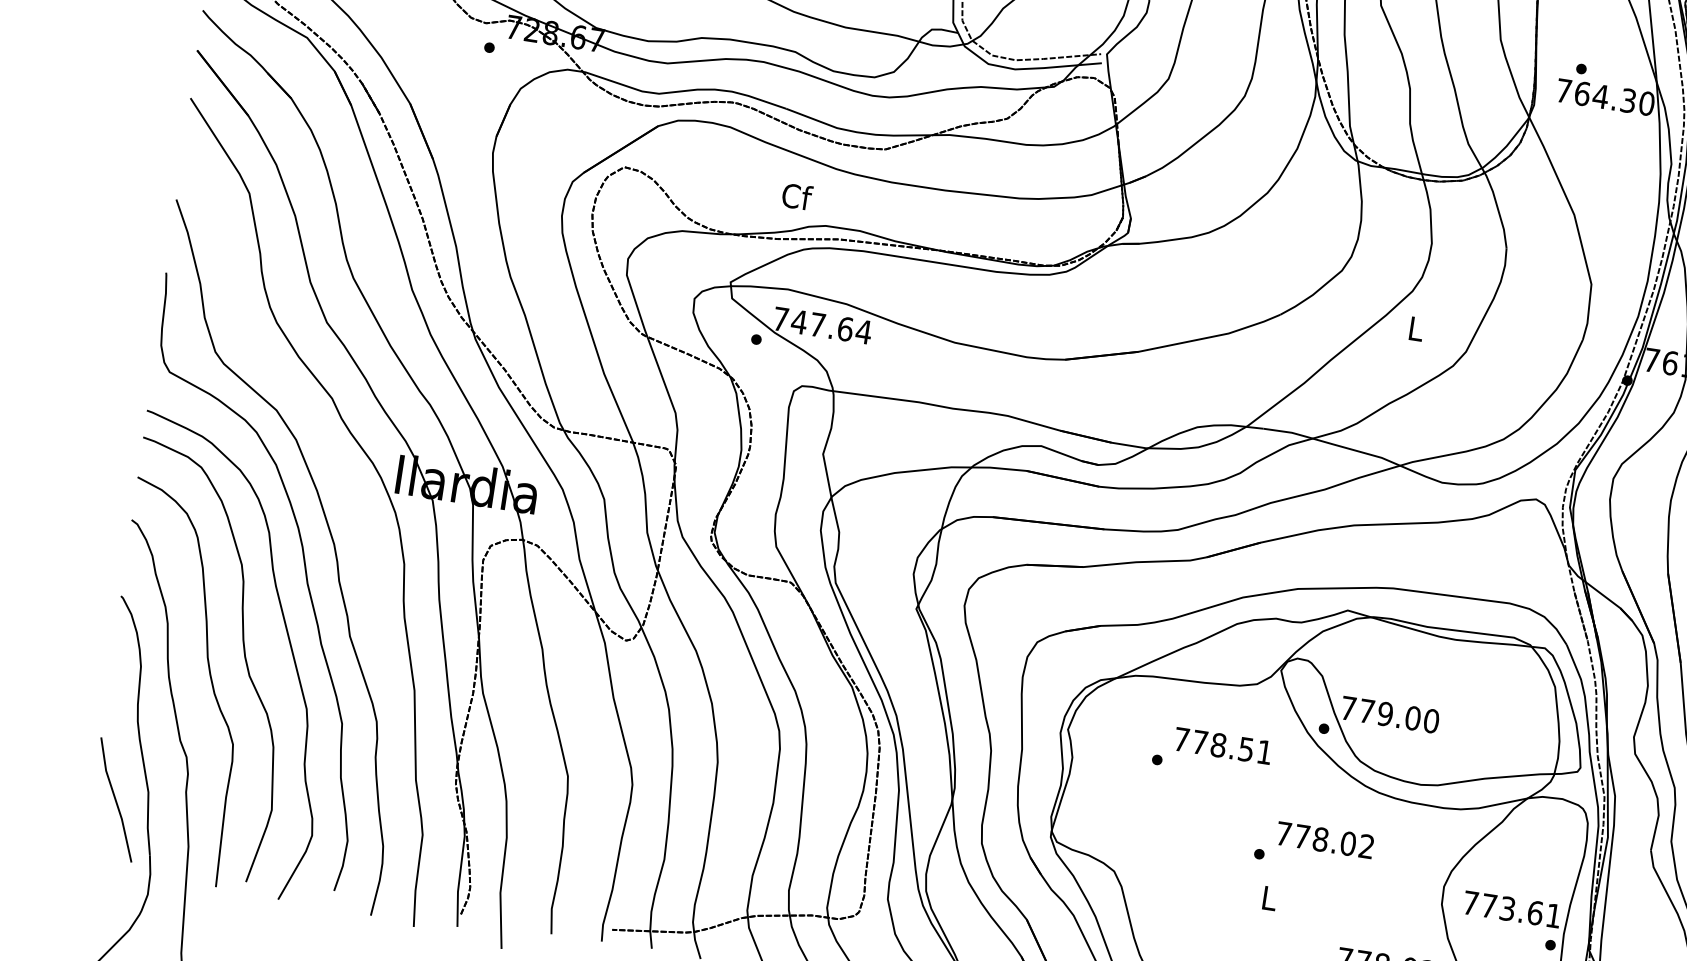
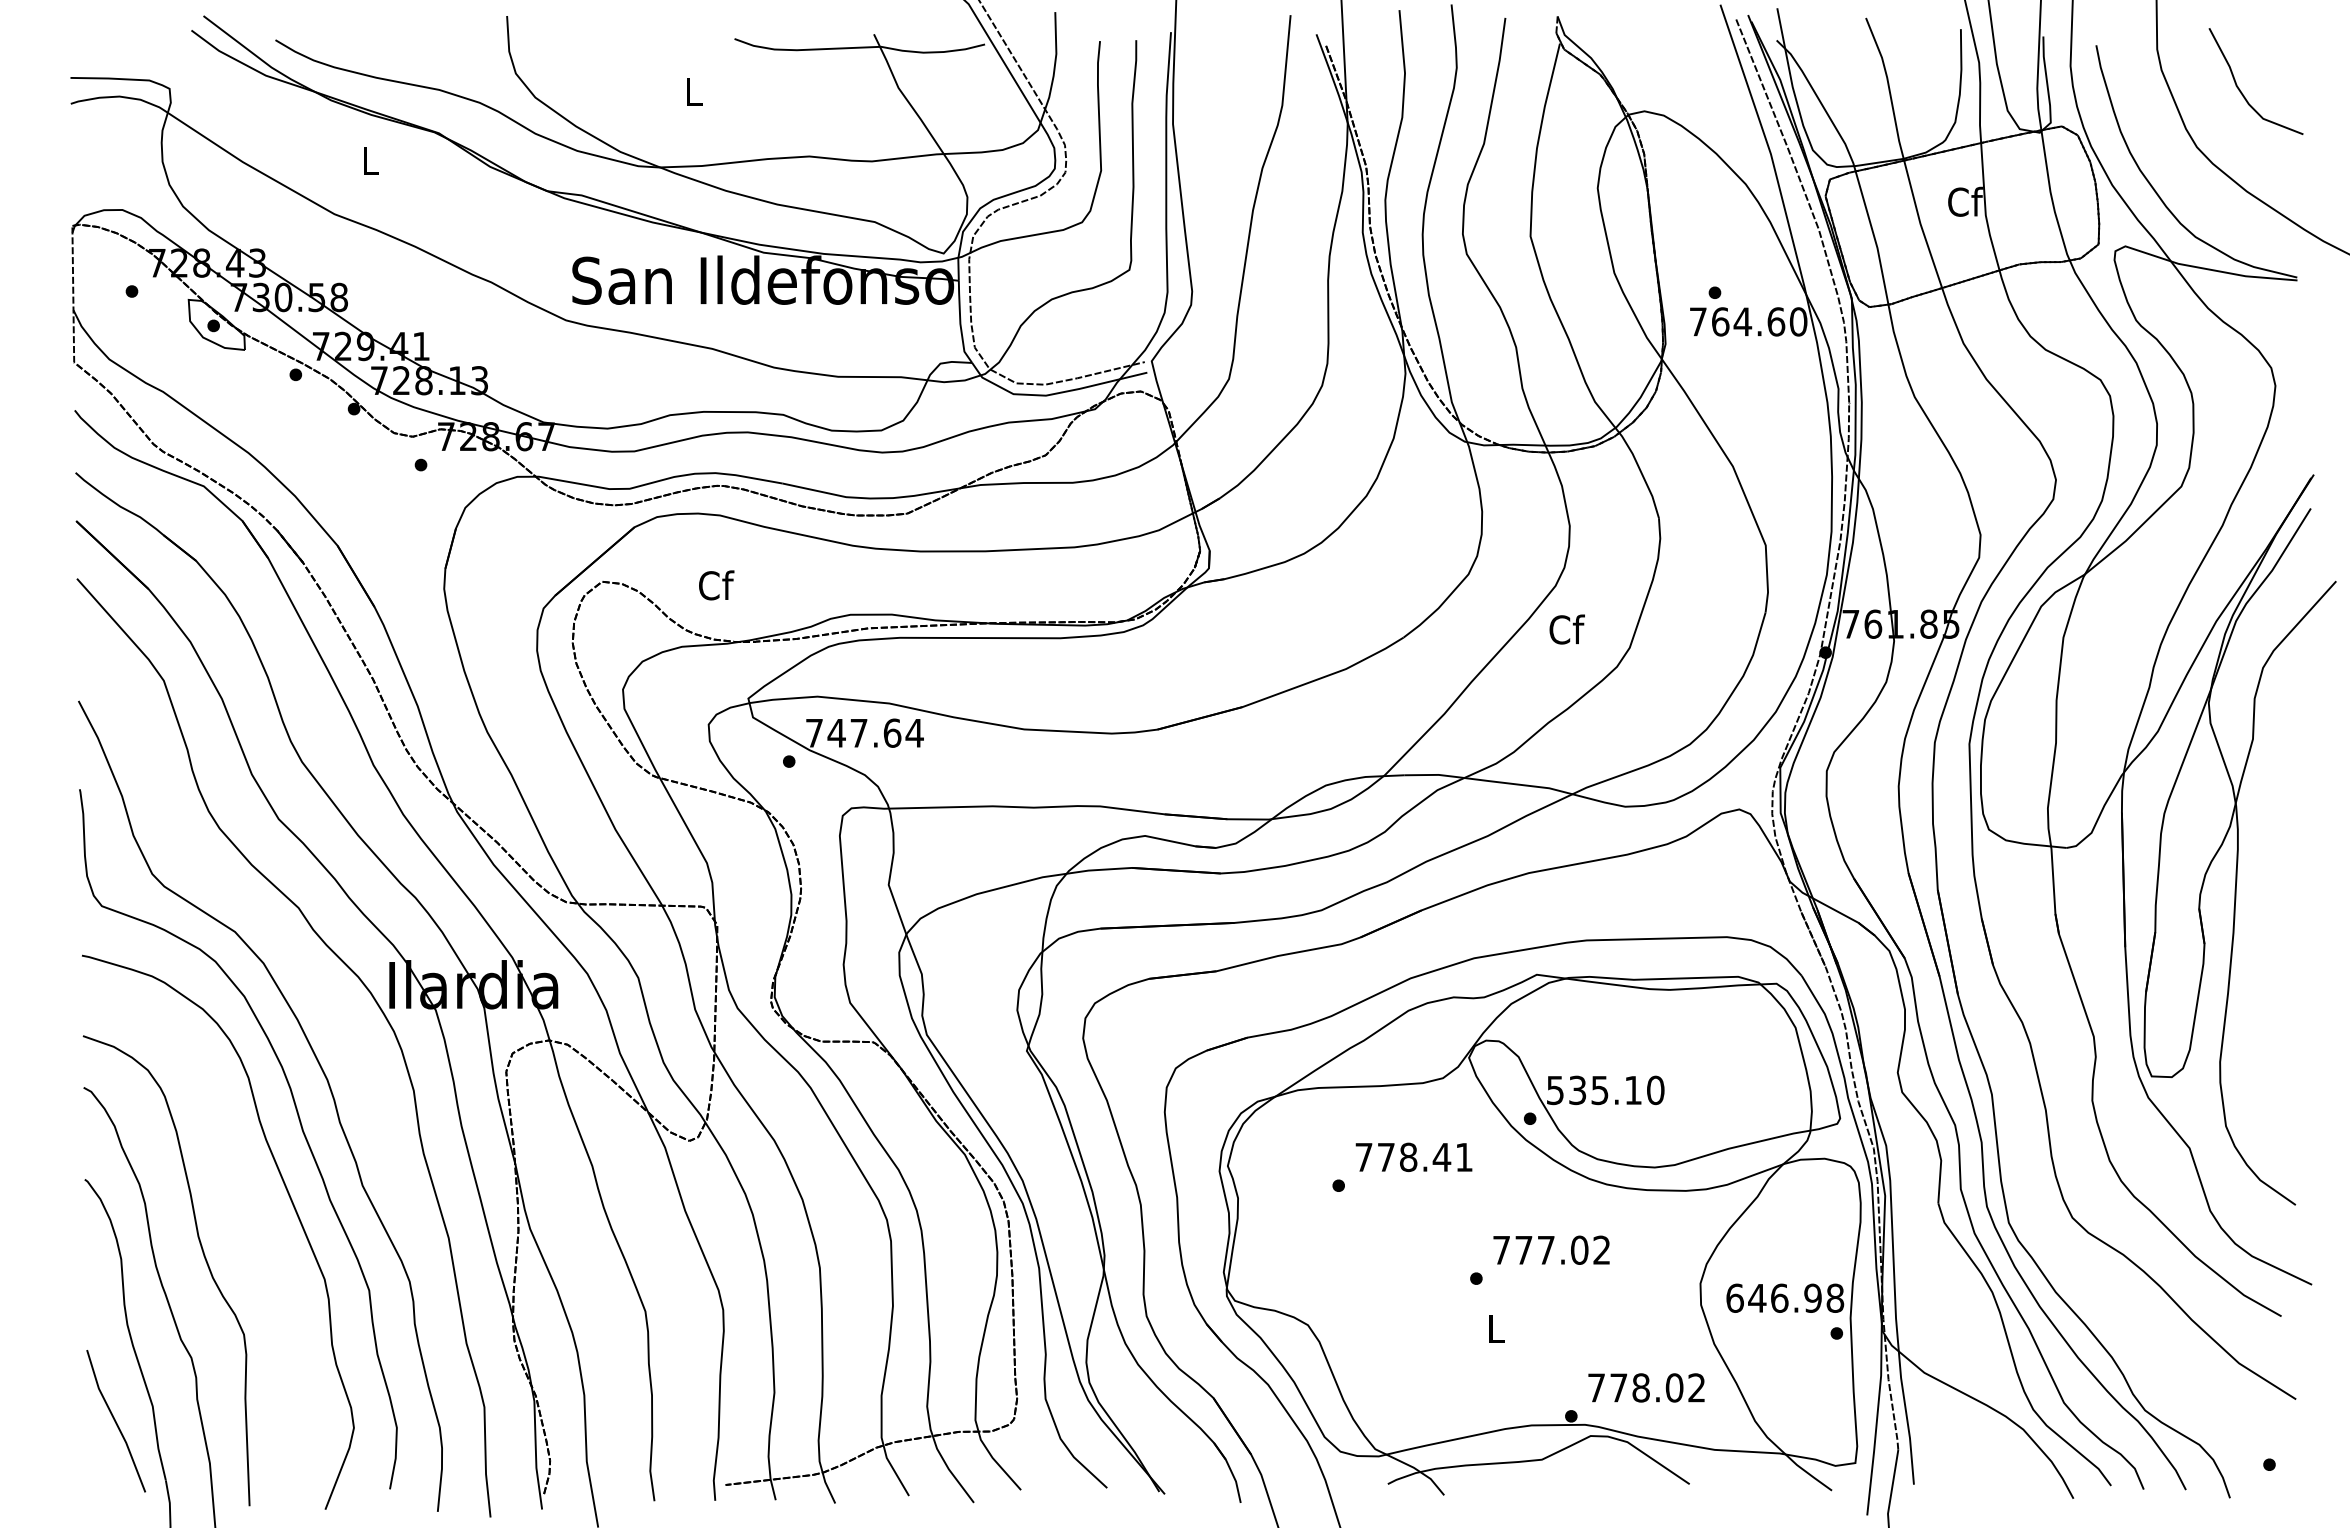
text: (1628, 100) -> (1776, 321), 764.30 -> 764.60
text: (797, 196) -> (716, 585), moved
text: (1416, 328) -> (1566, 629), L -> Cf
curve: (244, 657) -> (241, 1229), removed
text: (1380, 713) -> (1594, 1090), 779.00 -> 535.10
text: (1245, 749) -> (1441, 1157), 778.51 -> 778.41
text: (1320, 838) -> (1545, 1249), 778.02 -> 777.02
text: (1512, 908) -> (1785, 1297), 773.61 -> 646.98

